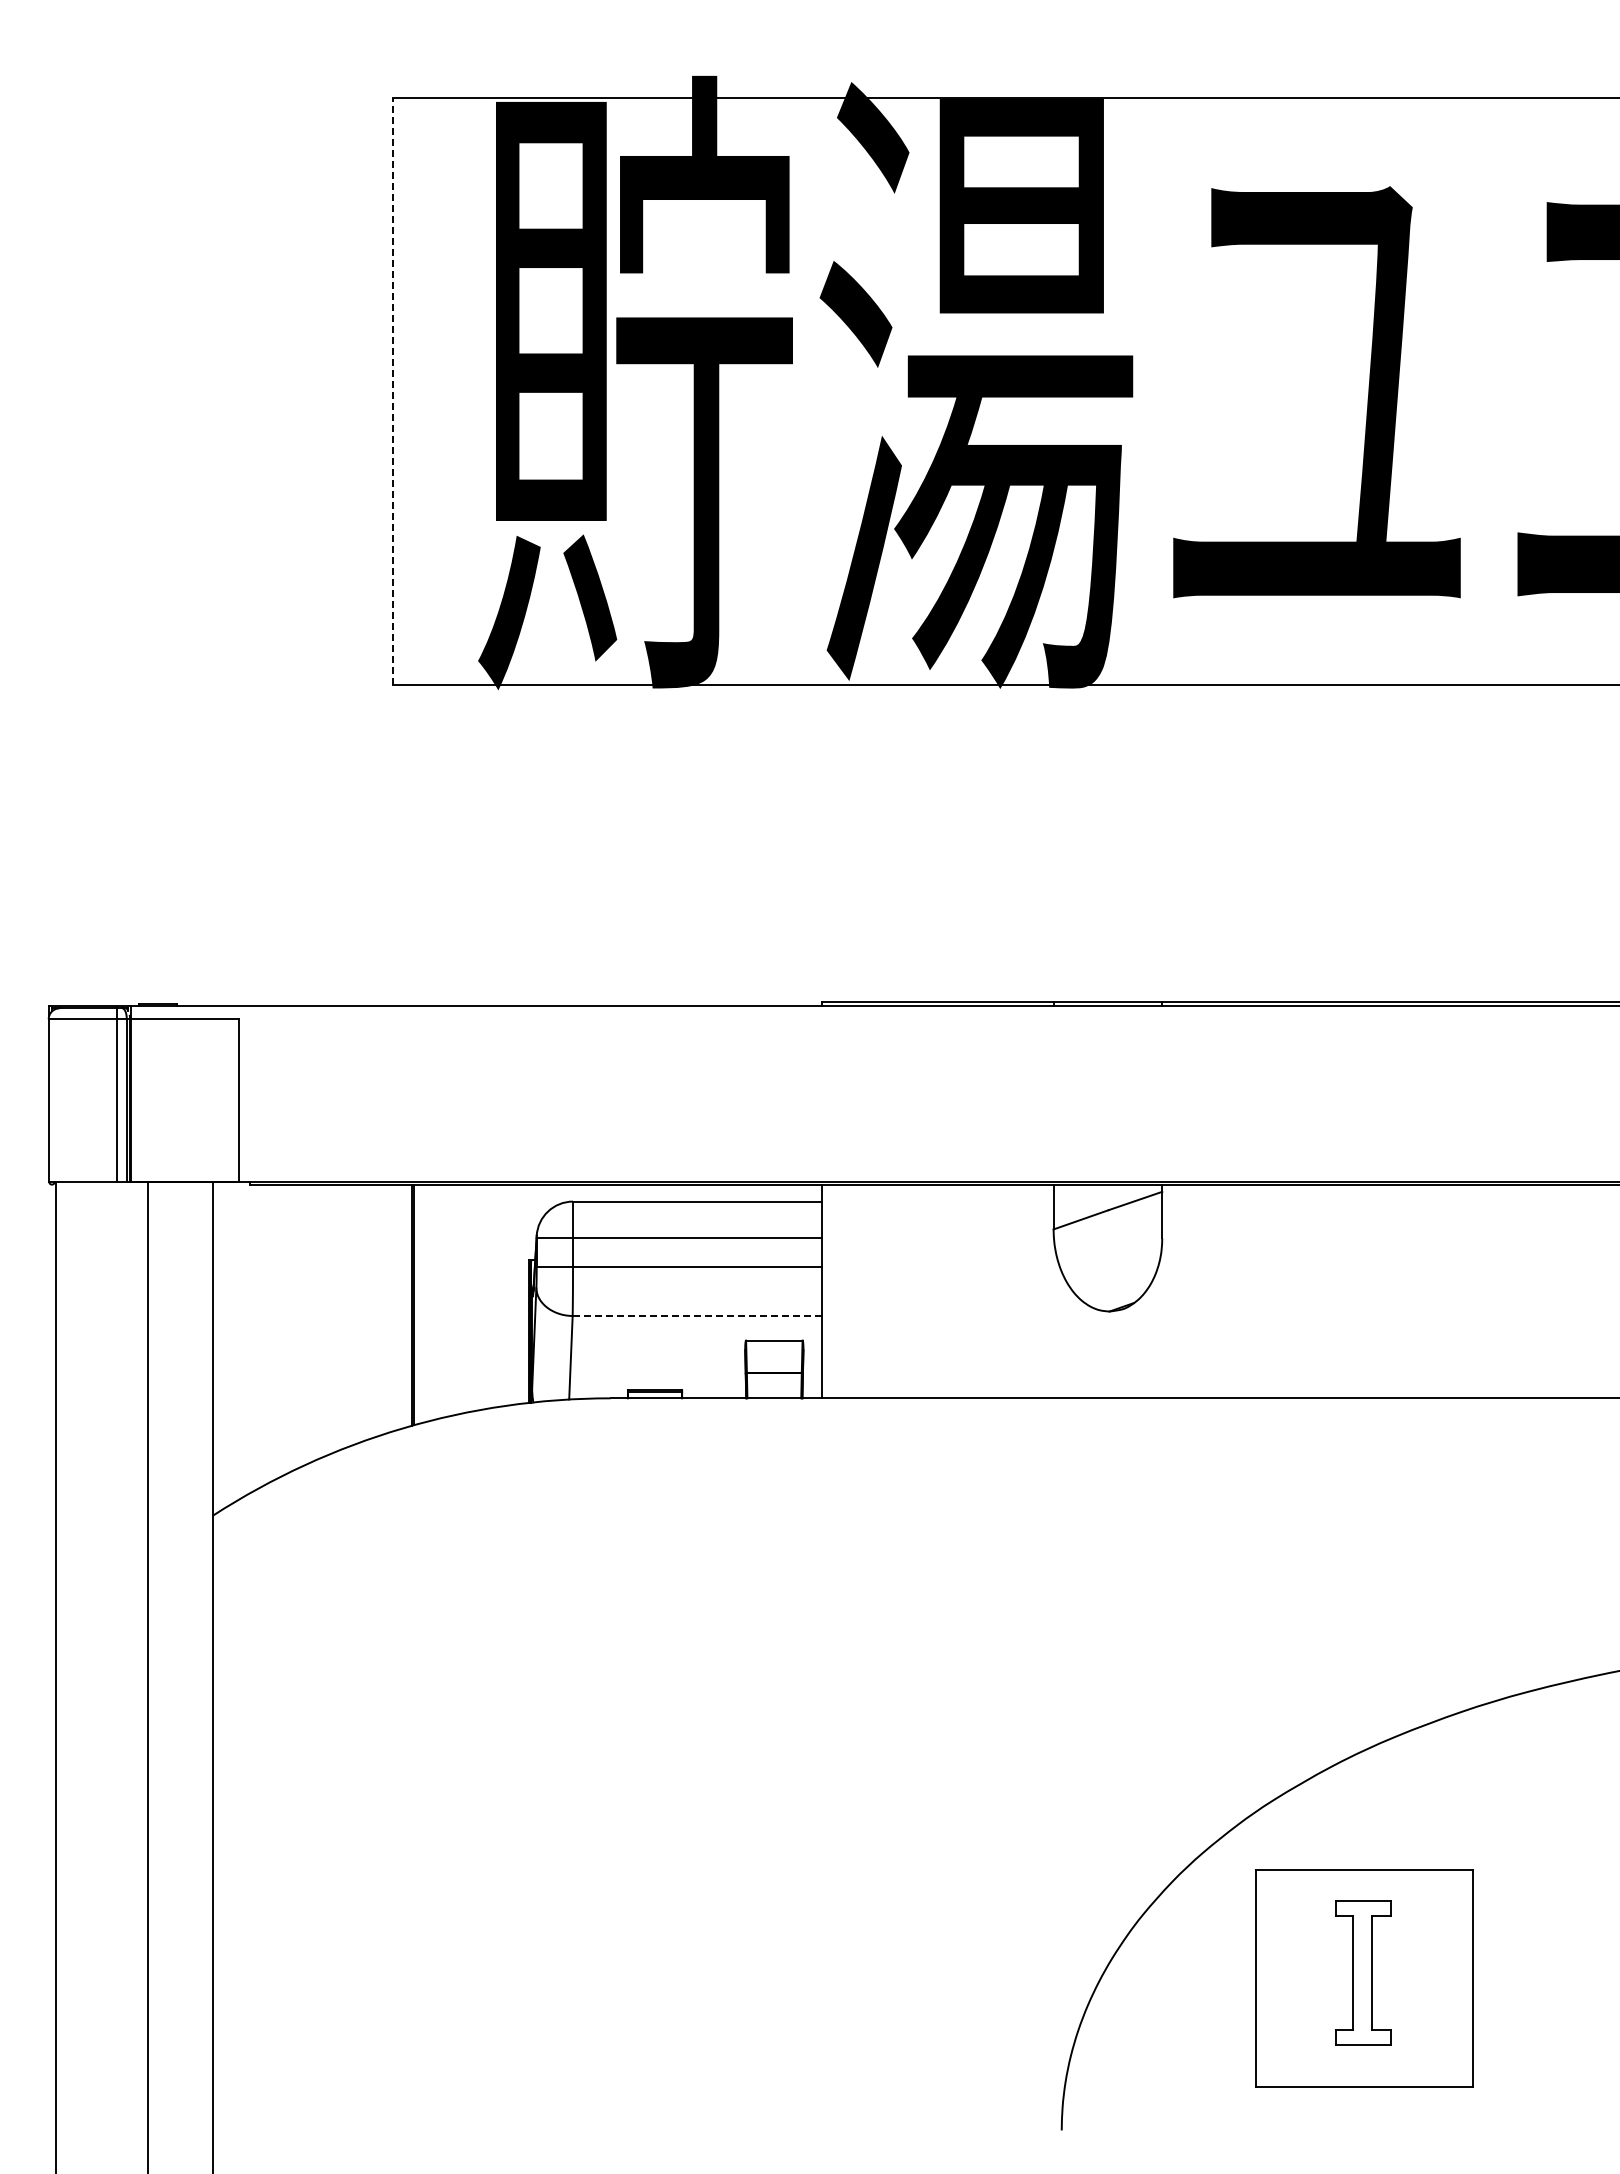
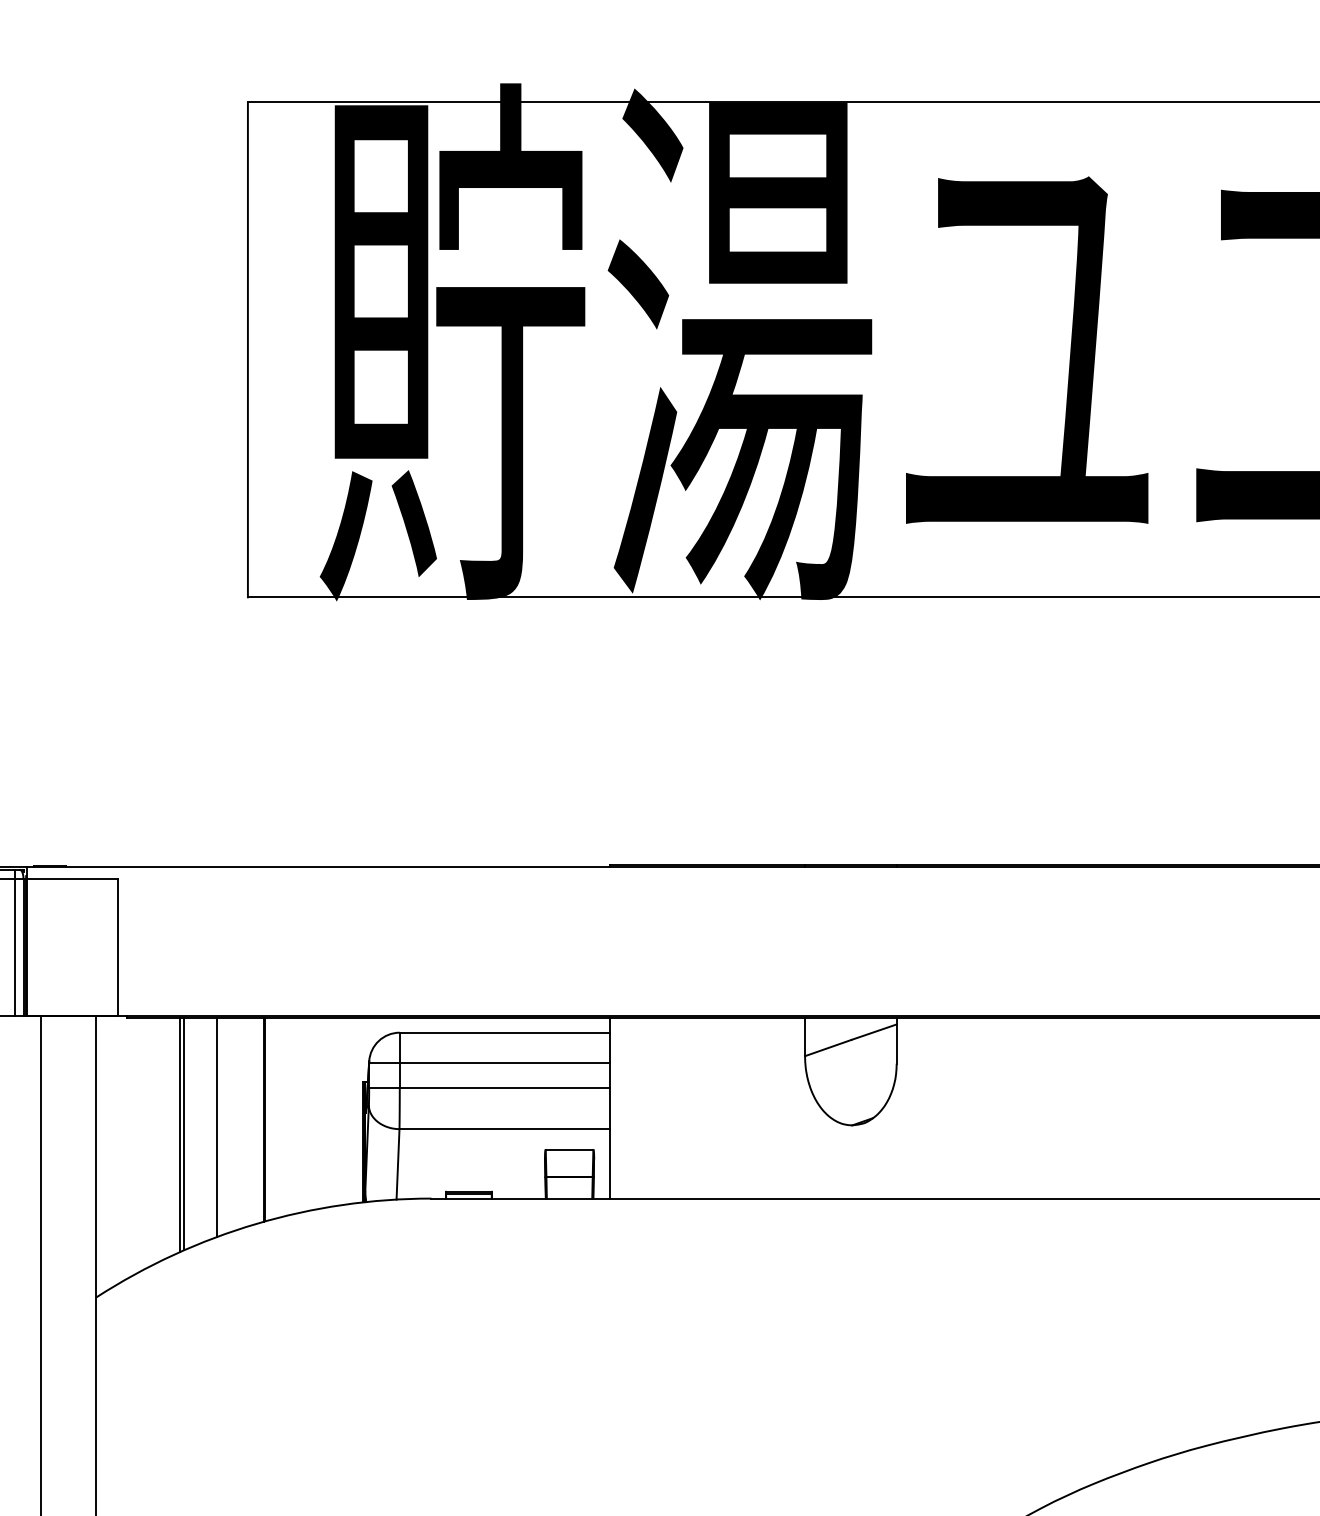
line: (392, 391) -> (247, 349), dashed -> solid
line: (355, 1314) -> (216, 1127), added
line: (697, 1316) -> (504, 1129), dashed -> solid
line: (317, 1321) -> (184, 1133), added
line: (312, 1322) -> (180, 1134), added

